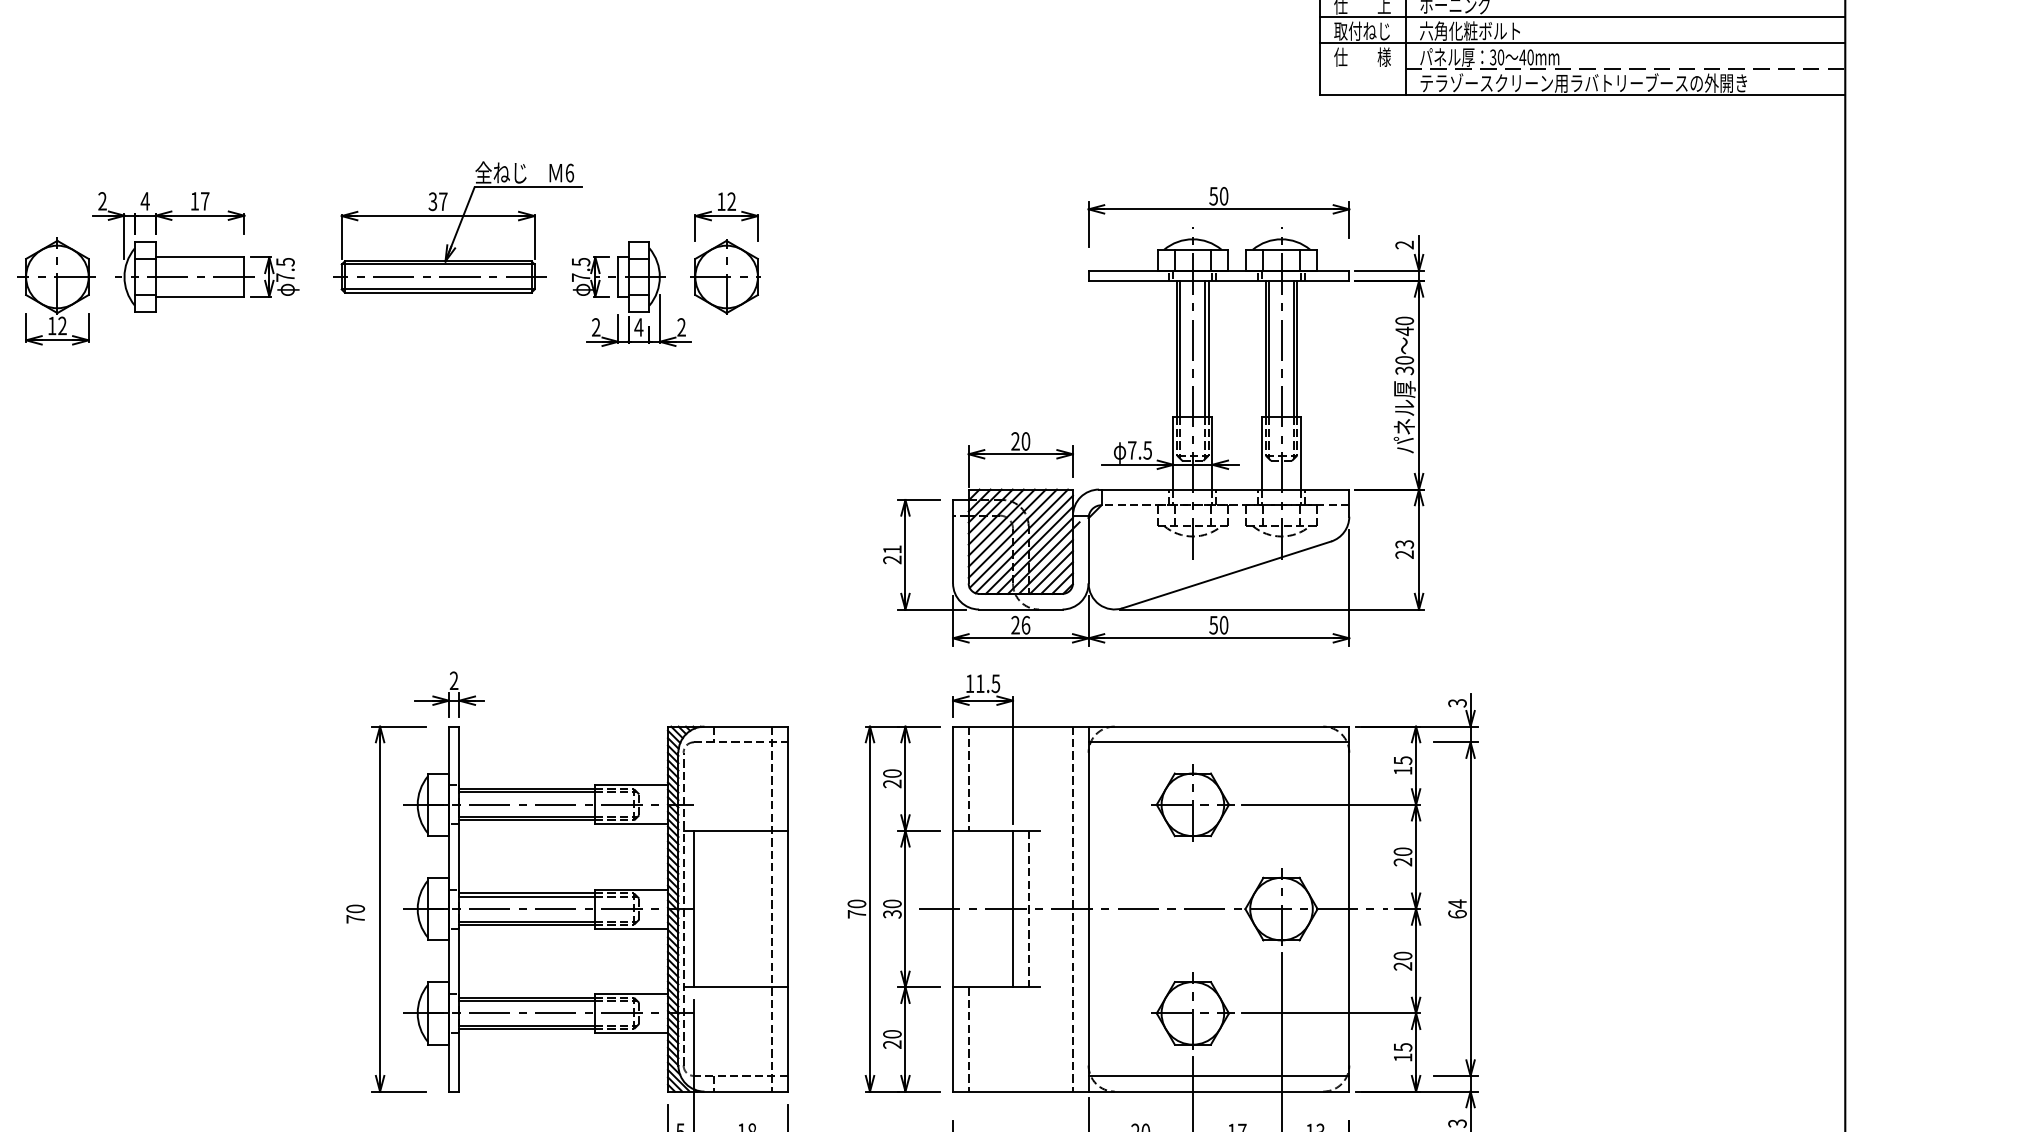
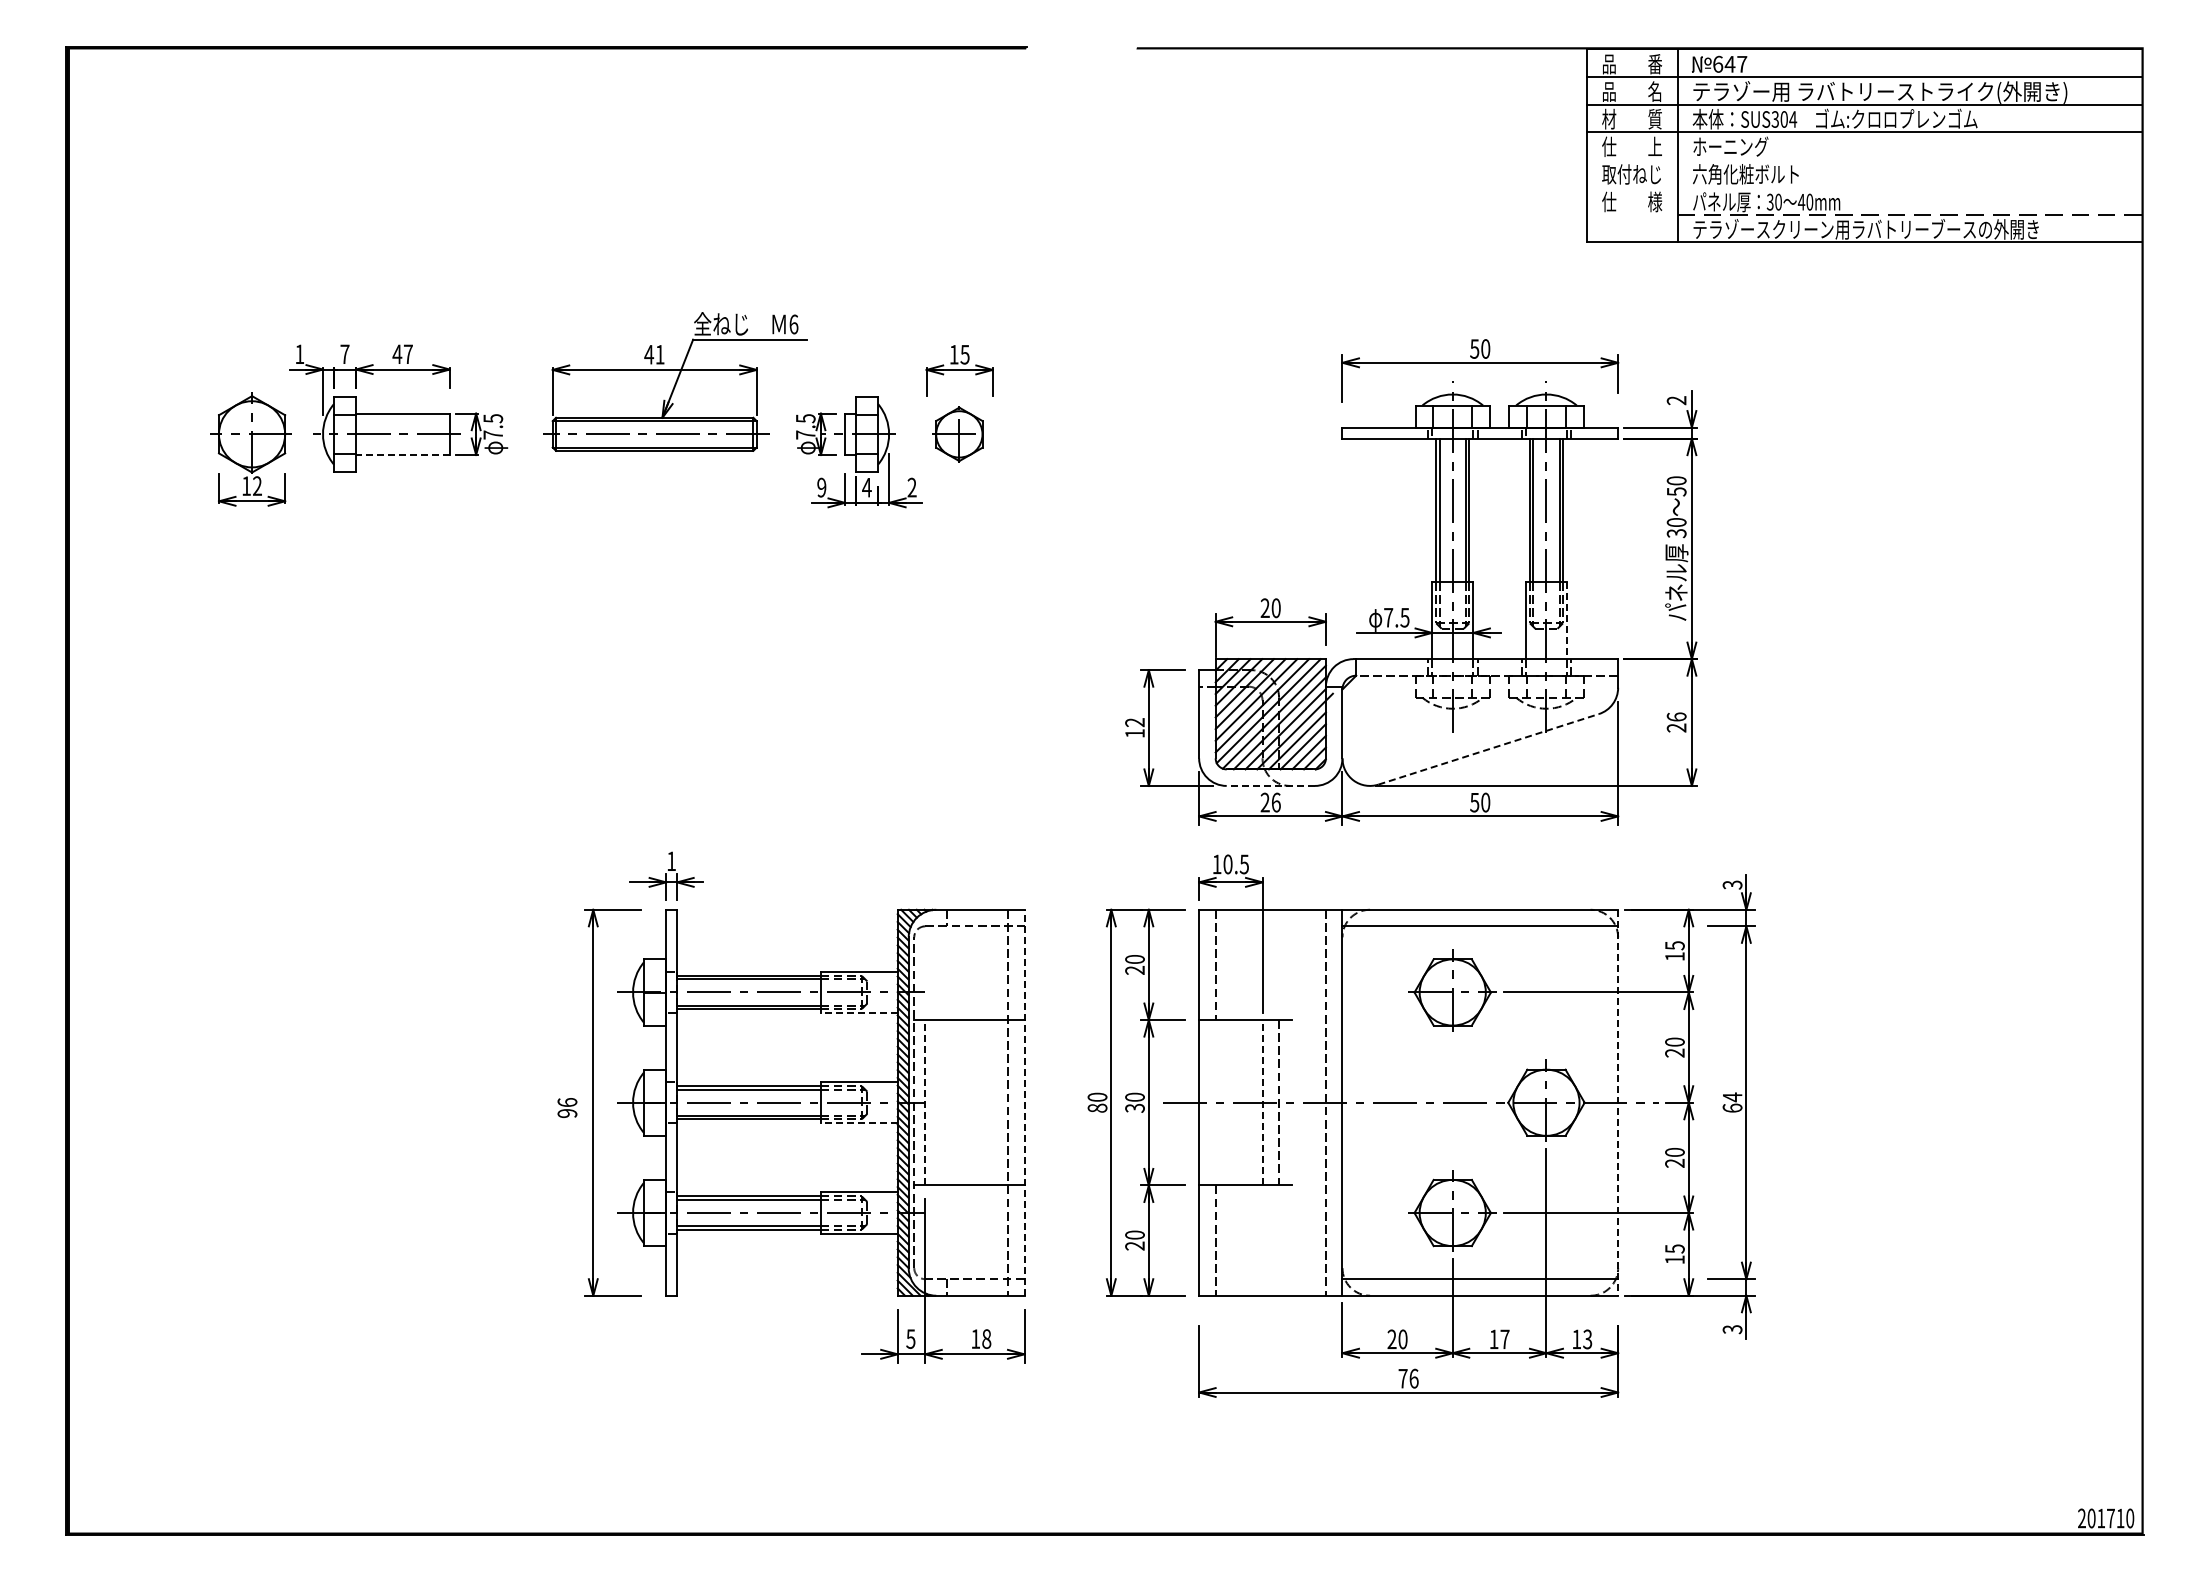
line: (1582, 17) -> (1864, 159), removed
line: (1582, 43) -> (1864, 187), removed
text: (102, 200) -> (299, 353), 2 -> 1
text: (144, 200) -> (344, 353), 4 -> 7
text: (194, 200) -> (397, 353), 17 -> 47
text: (437, 201) -> (654, 354), 37 -> 41
text: (731, 201) -> (964, 354), 12 -> 15
part: (725, 277) -> (958, 434), size x0.7
line: (199, 297) -> (402, 455), solid -> dashed
text: (595, 327) -> (821, 487), 2 -> 9
text: (1404, 331) -> (1676, 491), 40 -> 50
line: (1301, 453) -> (1567, 620), solid -> dashed
text: (1404, 543) -> (1676, 716), 23 -> 26
text: (891, 555) -> (1134, 728), 21 -> 12
line: (1226, 575) -> (1488, 749), solid -> dashed
line: (1020, 609) -> (1270, 785), solid -> dashed
text: (454, 680) -> (671, 860), 2 -> 1
text: (979, 683) -> (1227, 864), 11.5 -> 10.5
line: (631, 824) -> (859, 1013), solid -> dashed
line: (694, 908) -> (925, 1102), solid -> dashed
line: (787, 908) -> (1024, 1102), solid -> dashed
line: (1012, 908) -> (1262, 1102), solid -> dashed
line: (1349, 908) -> (1618, 1102), solid -> dashed
text: (856, 913) -> (1097, 1107), 70 -> 80
text: (355, 914) -> (567, 1108), 70 -> 96
line: (631, 928) -> (859, 1123), solid -> dashed

